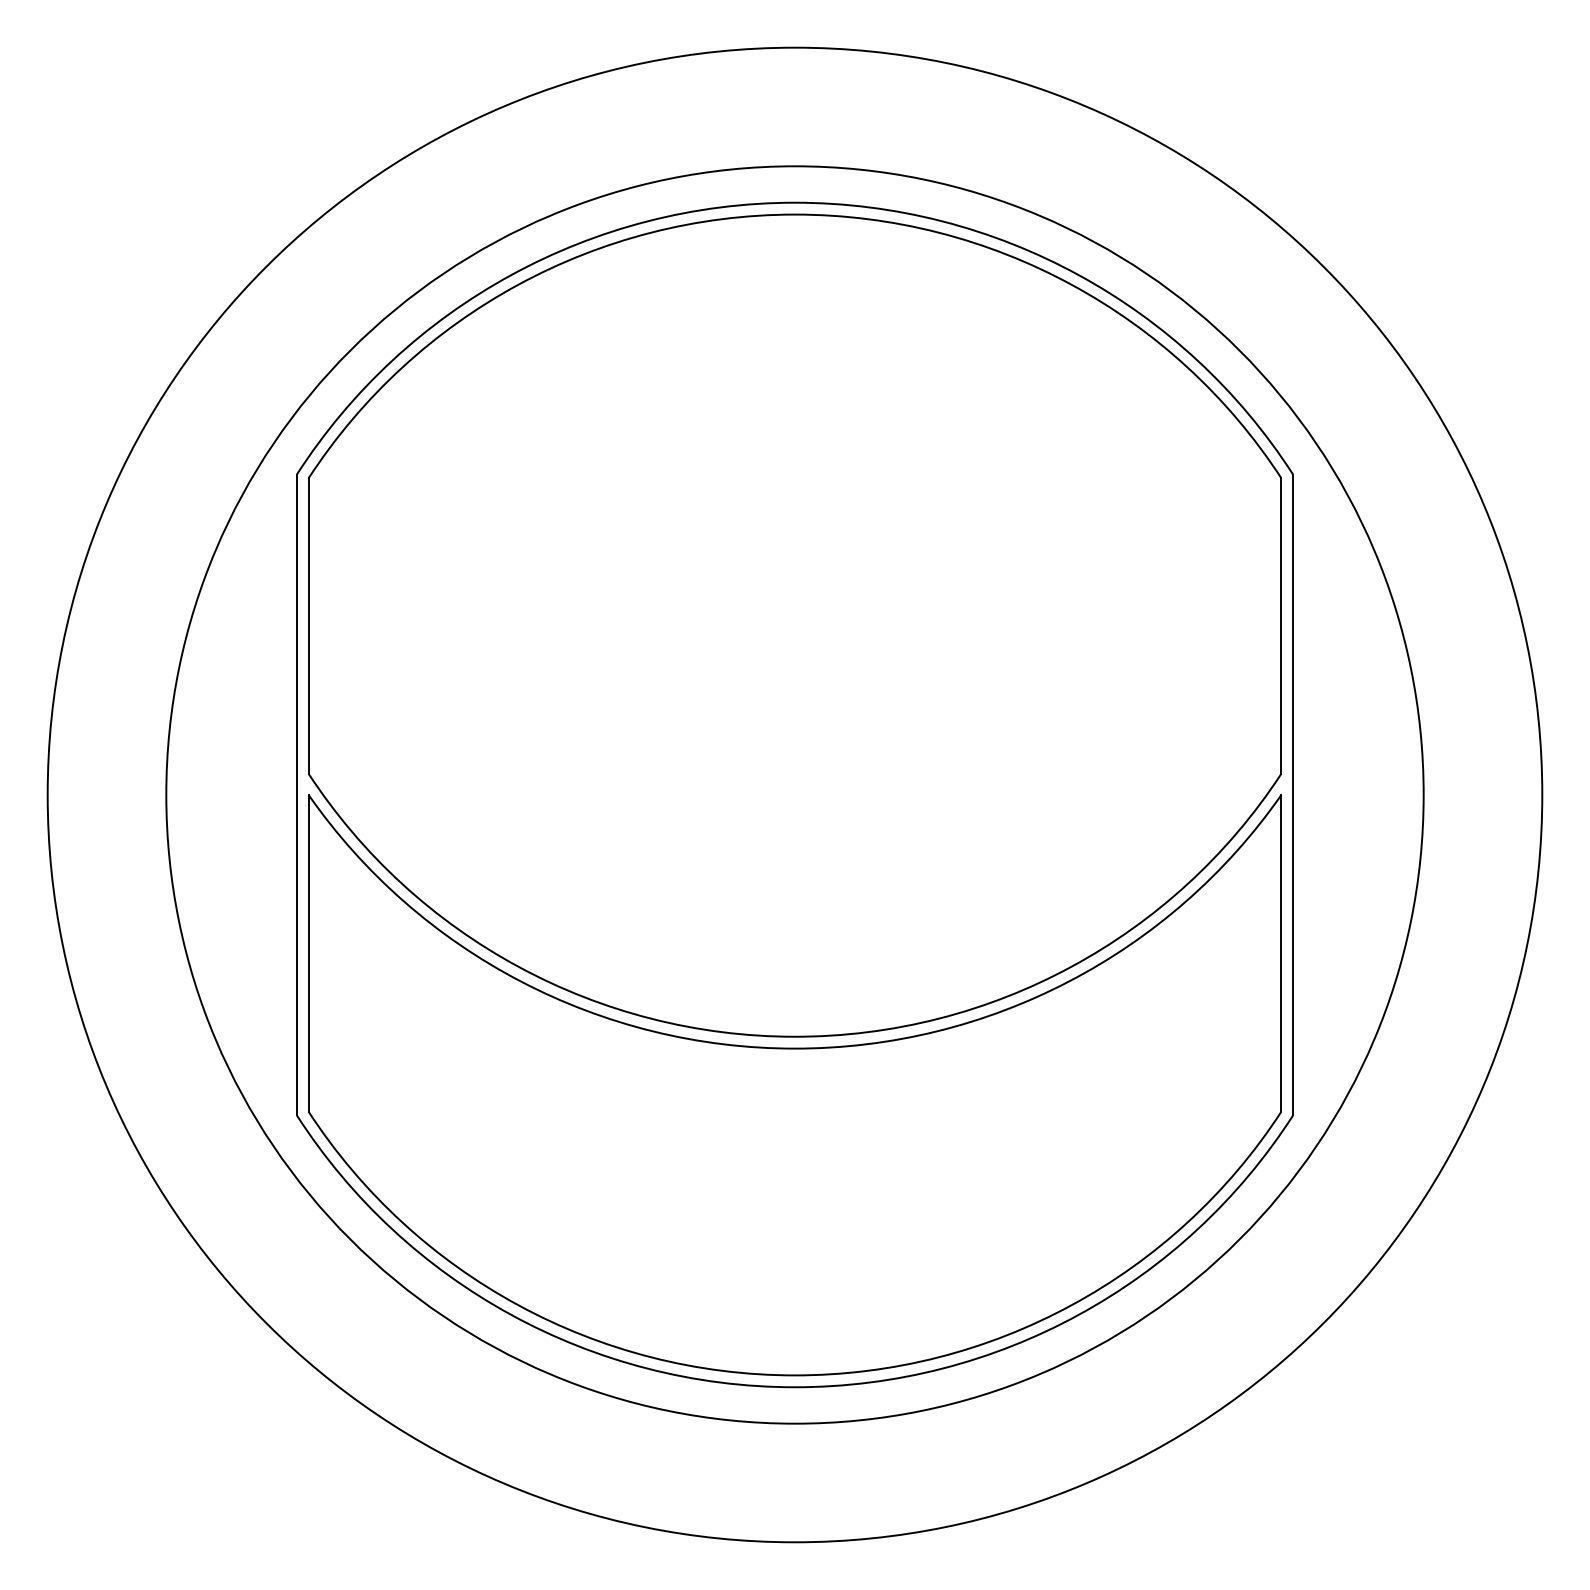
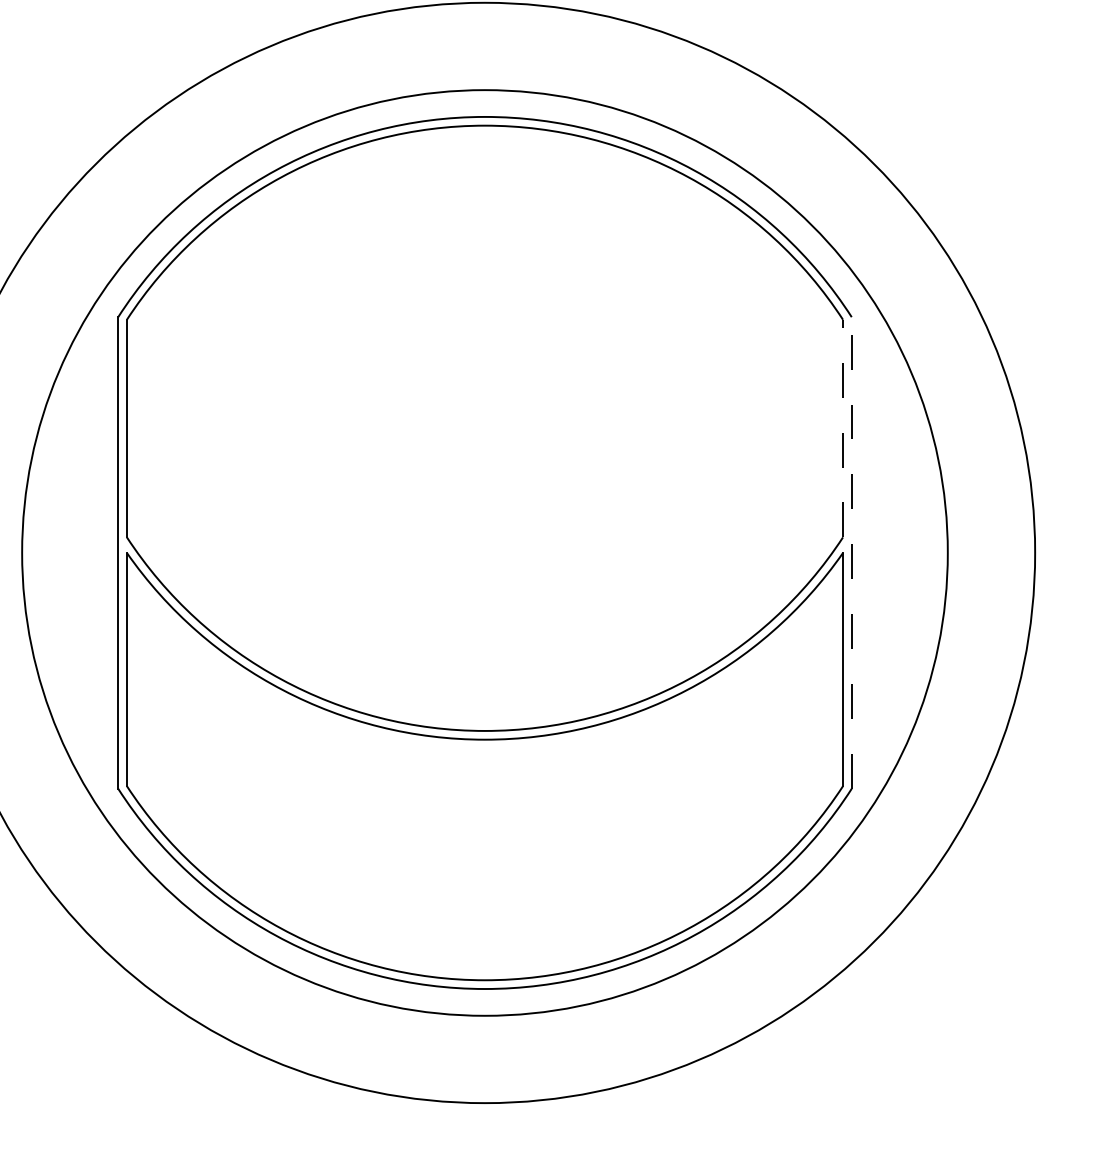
line: (1281, 626) -> (843, 428), solid -> dashed
line: (1293, 794) -> (851, 552), solid -> dashed

